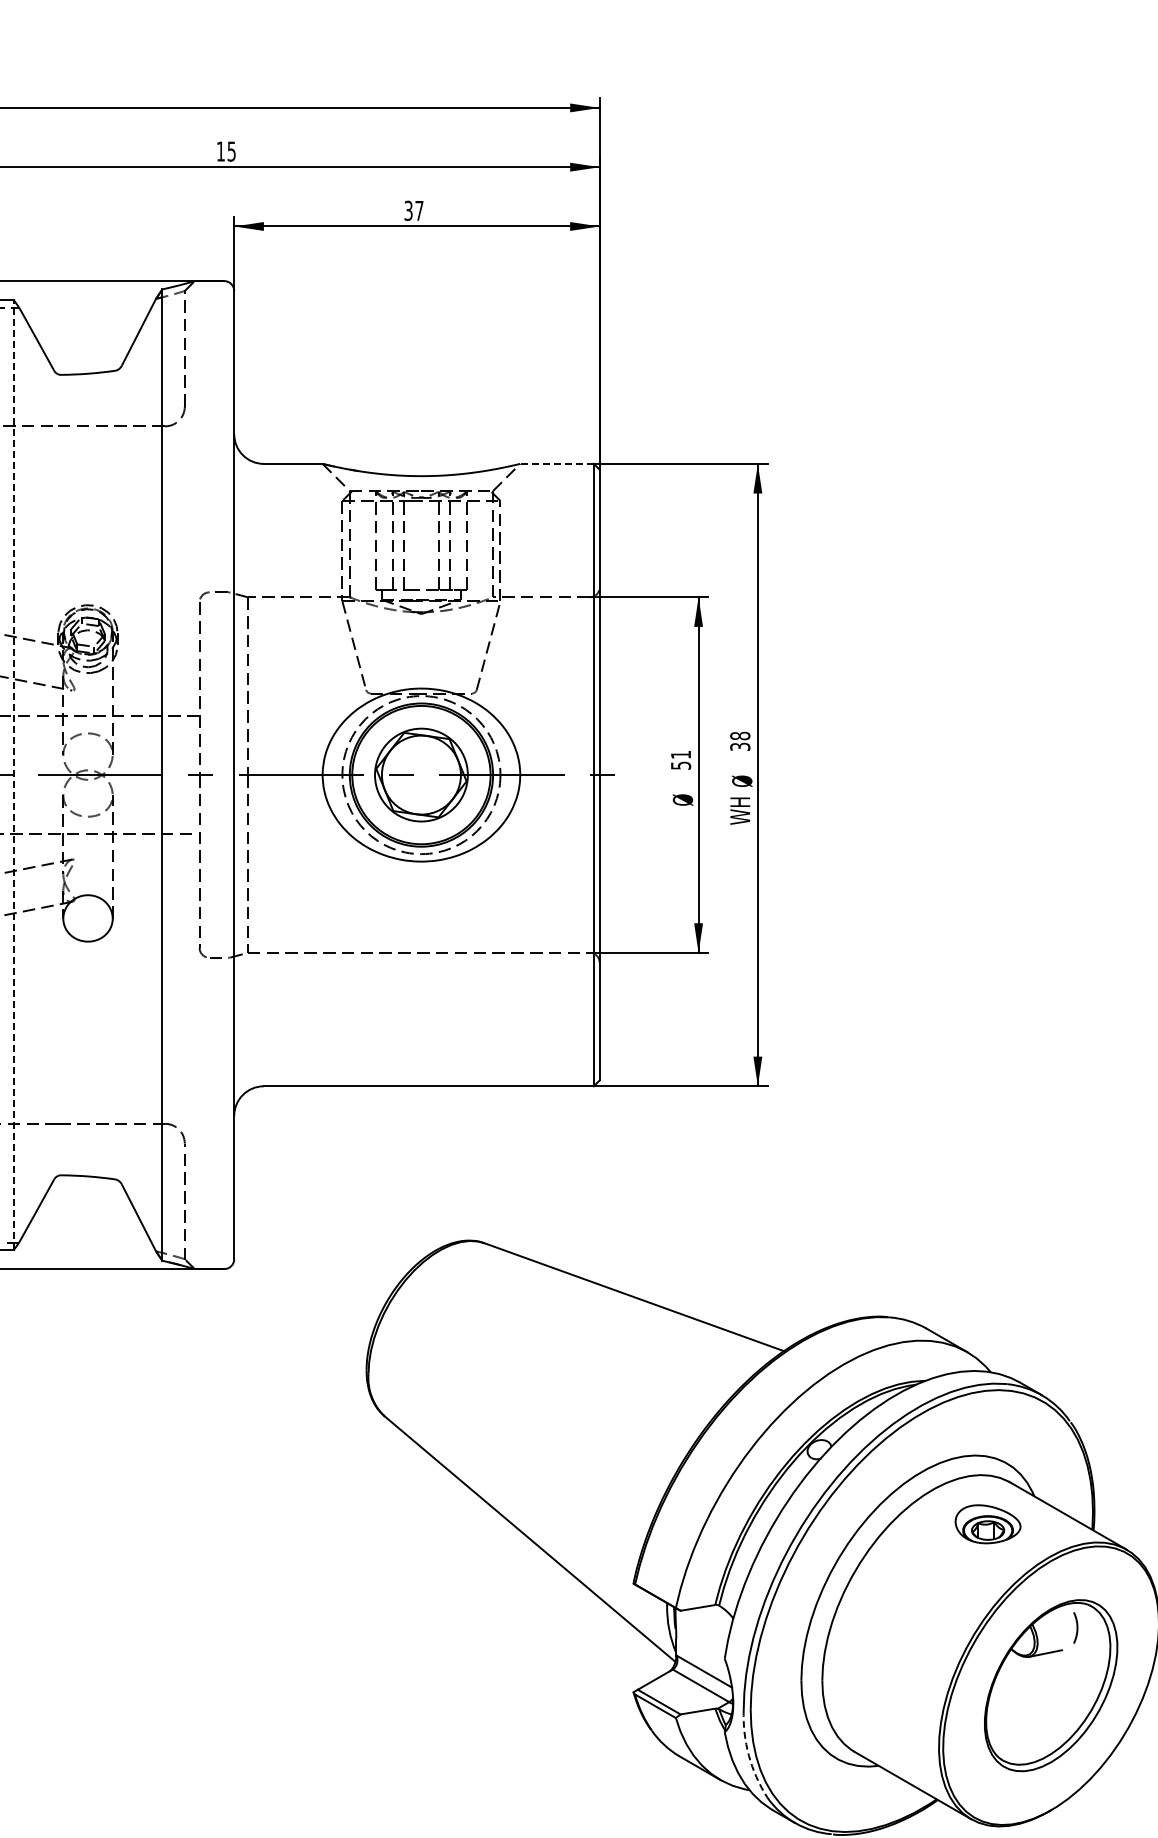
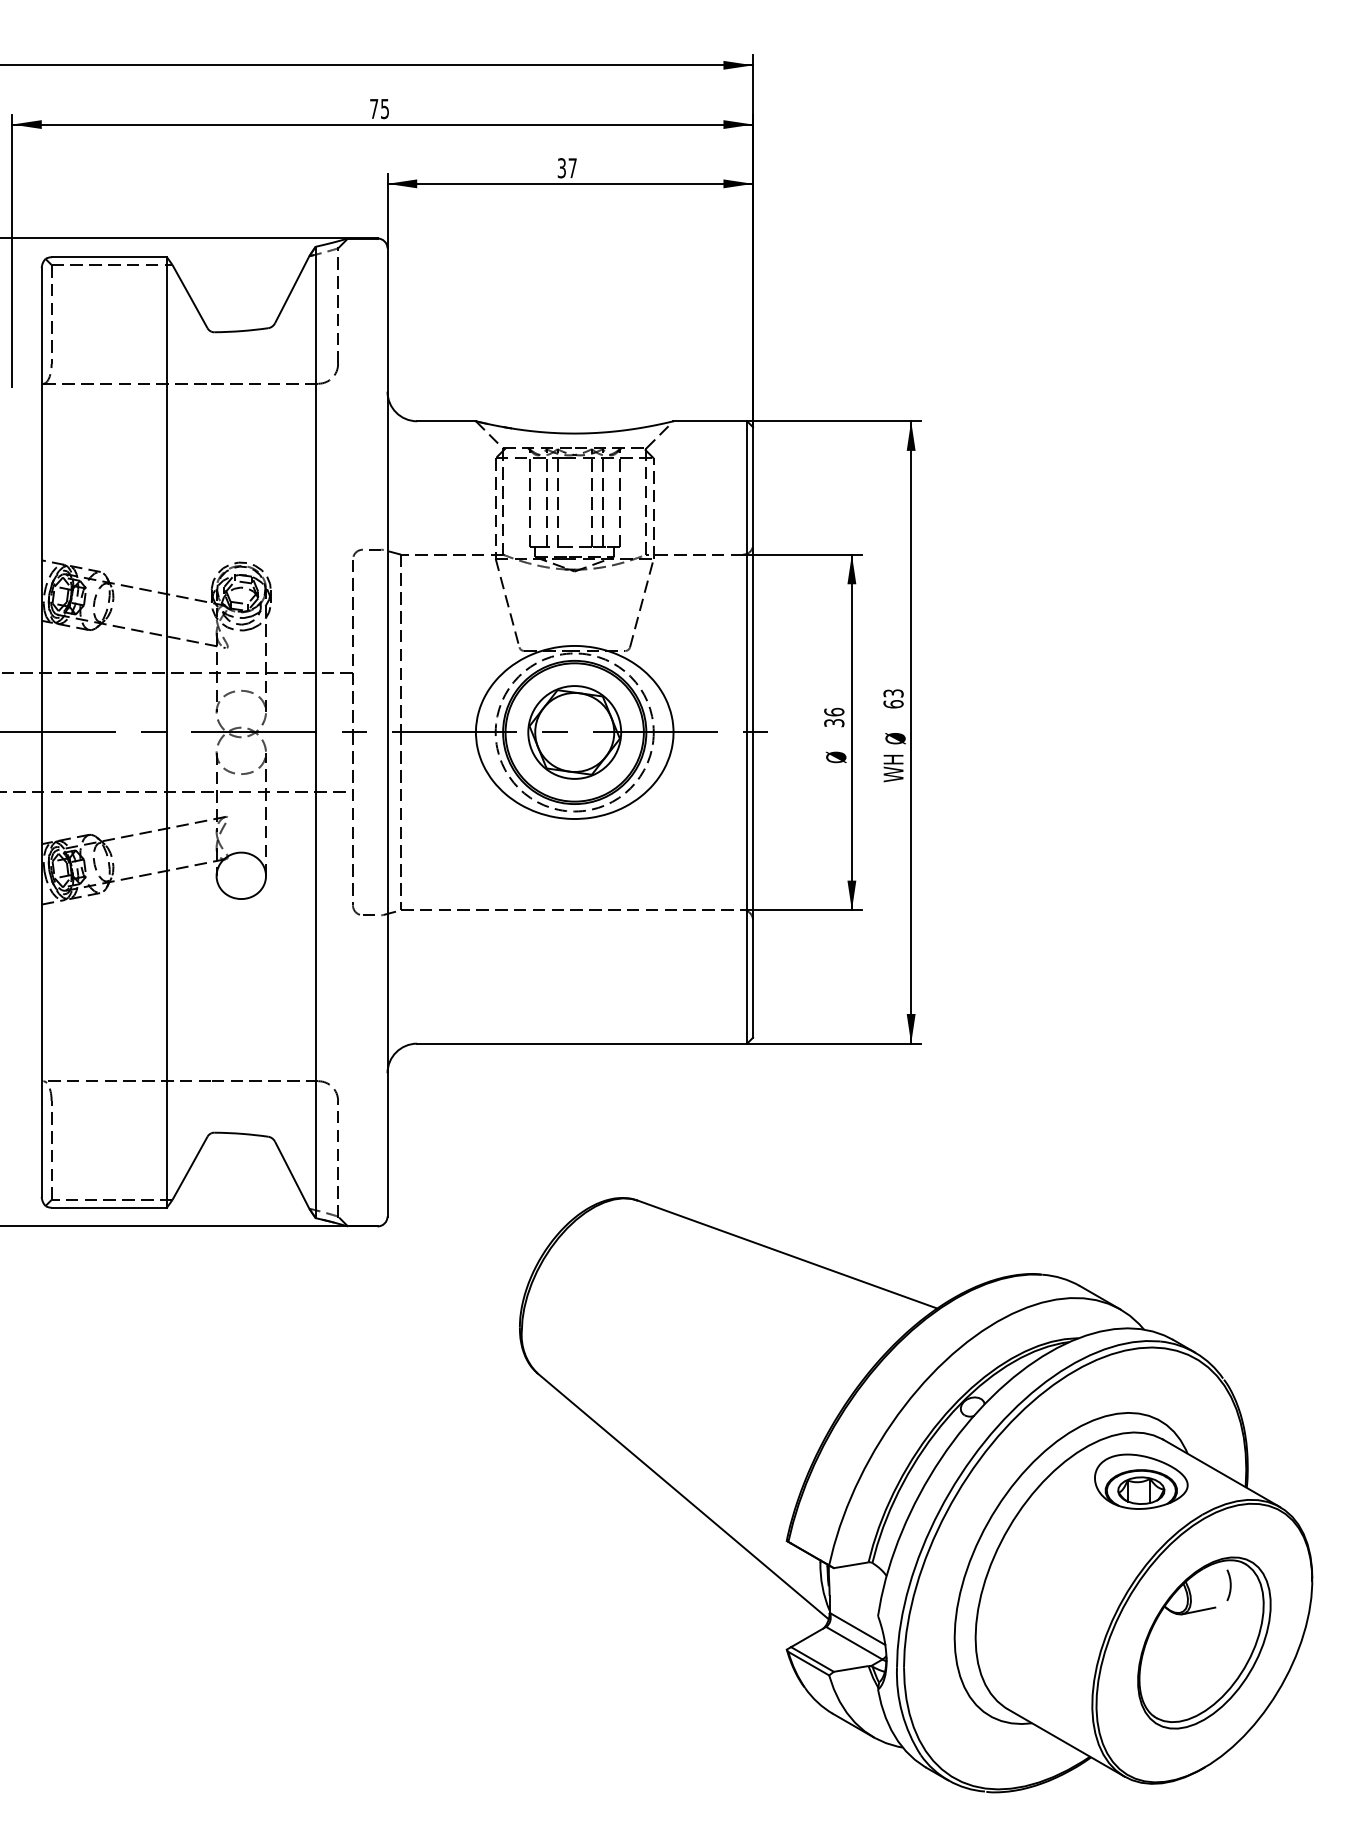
text: (221, 151) -> (374, 108), 15 -> 75
line: (557, 464) -> (710, 421), dashed -> solid
text: (740, 741) -> (893, 698), 38 -> 63
text: (681, 759) -> (834, 716), 51 -> 36
line: (13, 774) -> (166, 731), dashed -> solid
part: (988, 1524) -> (1141, 1481), size x1.43
arc: (749, 1756) -> (902, 1713), dashed -> solid

